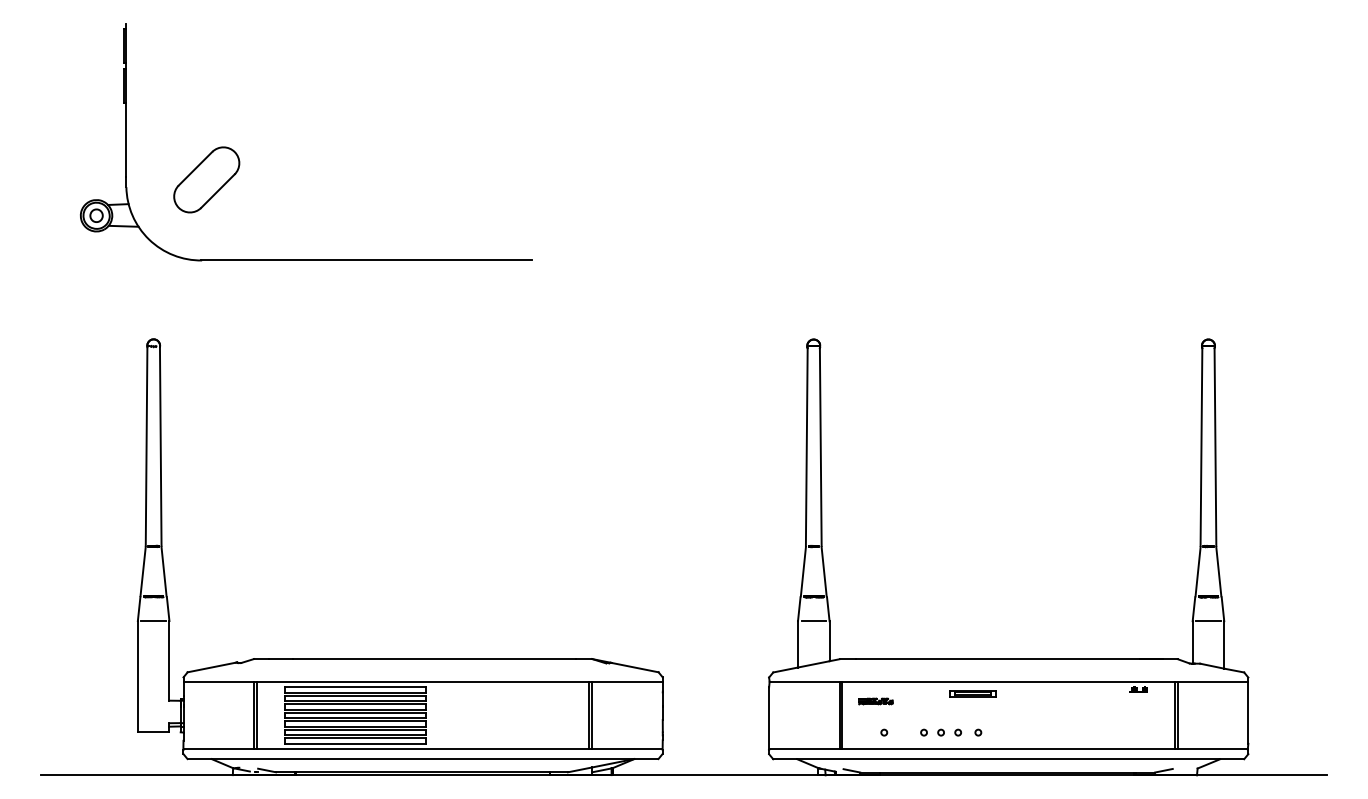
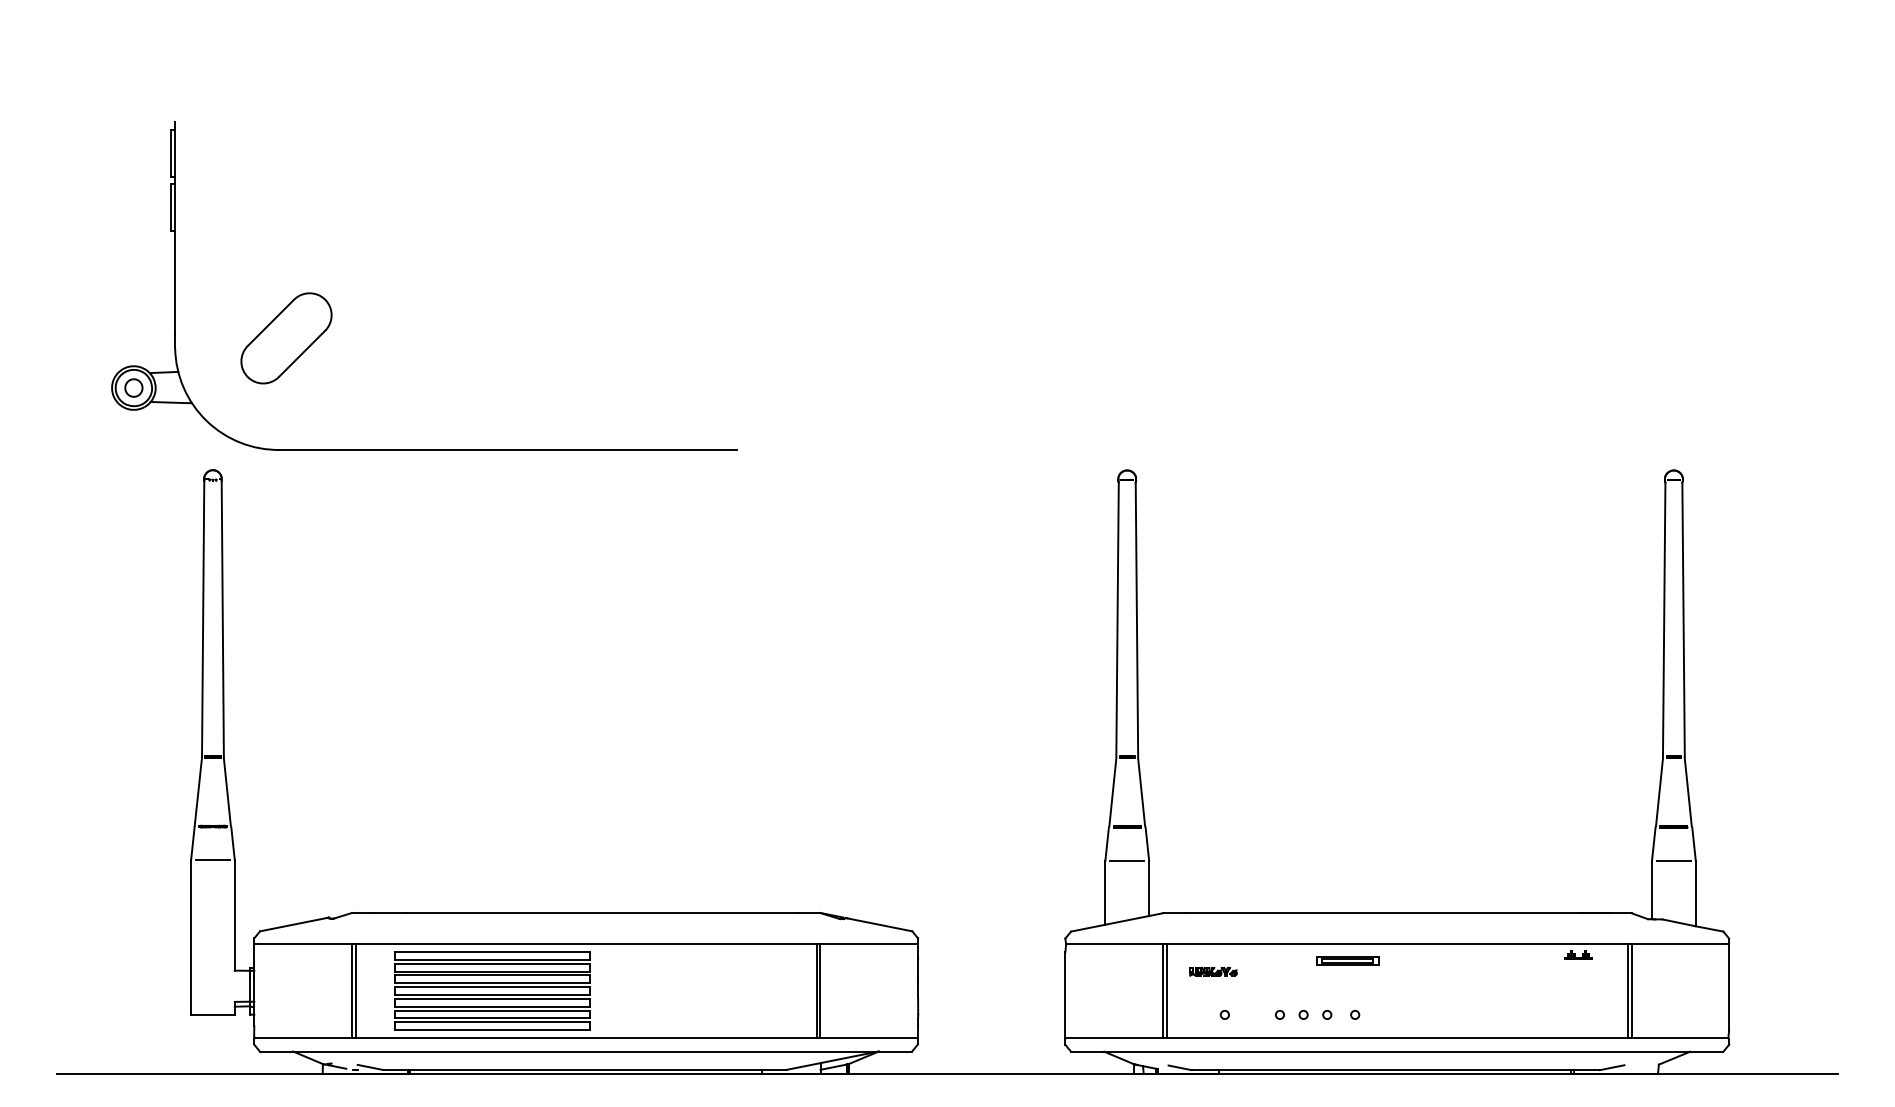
part: (239, 157) -> (331, 307), moved

